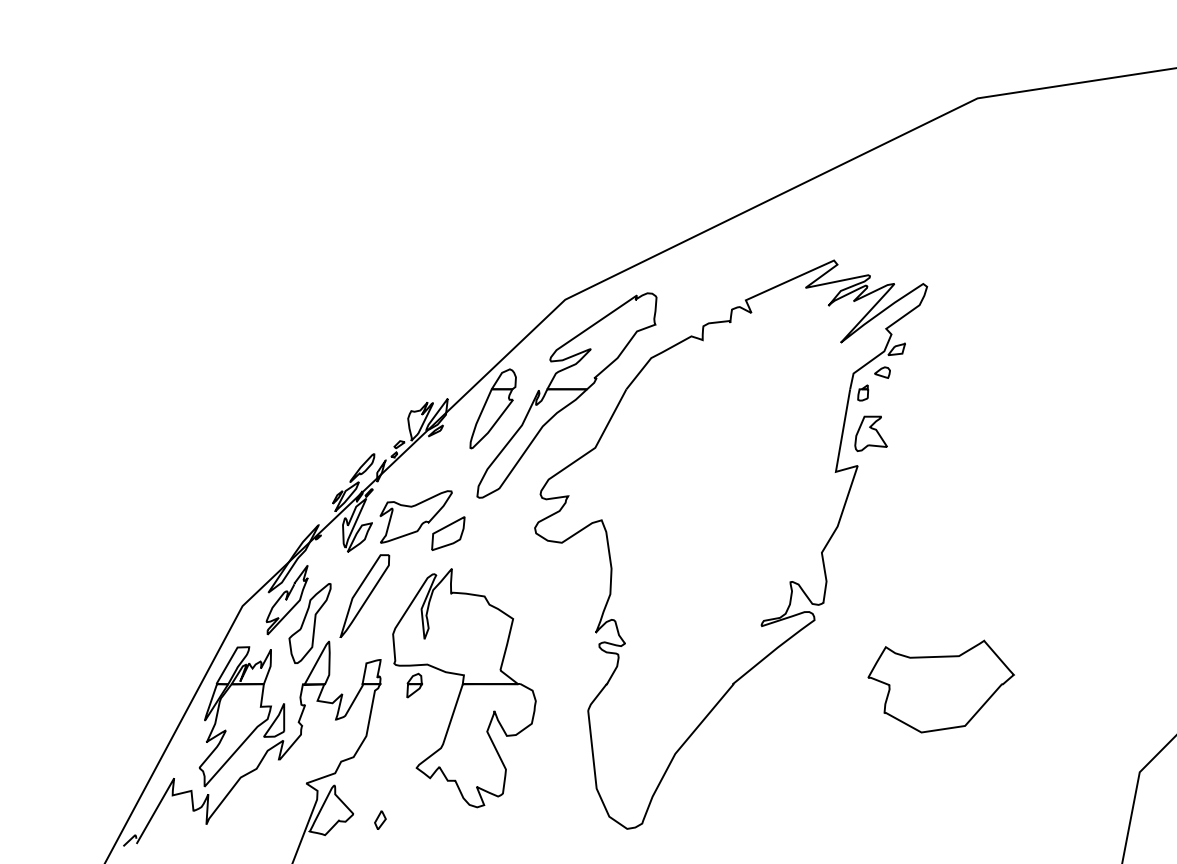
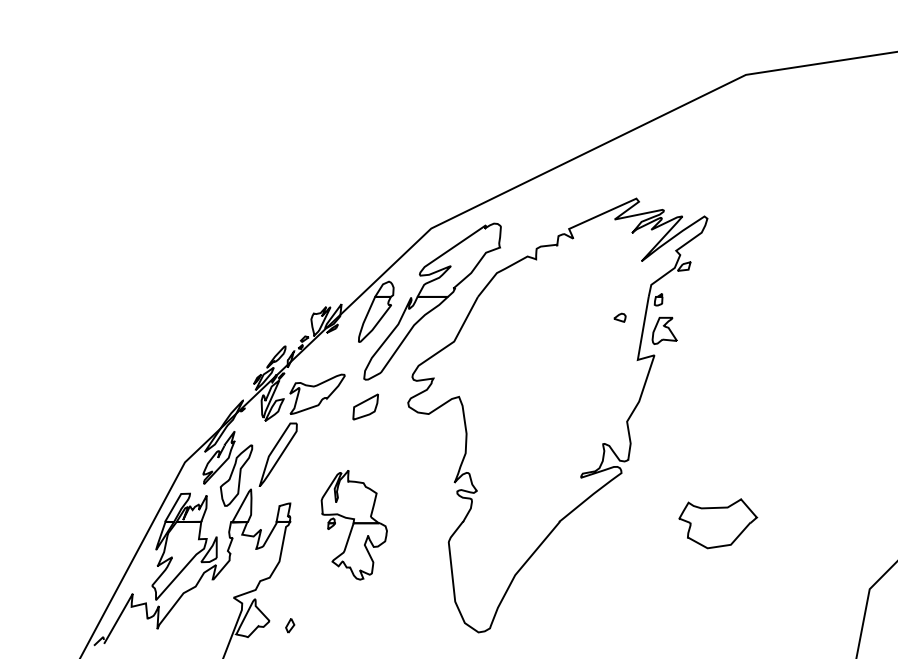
part: (882, 372) -> (619, 317), moved
part: (448, 533) -> (365, 406), moved
part: (940, 686) -> (717, 523), size x0.7
part: (464, 688) -> (354, 525), size x0.6

